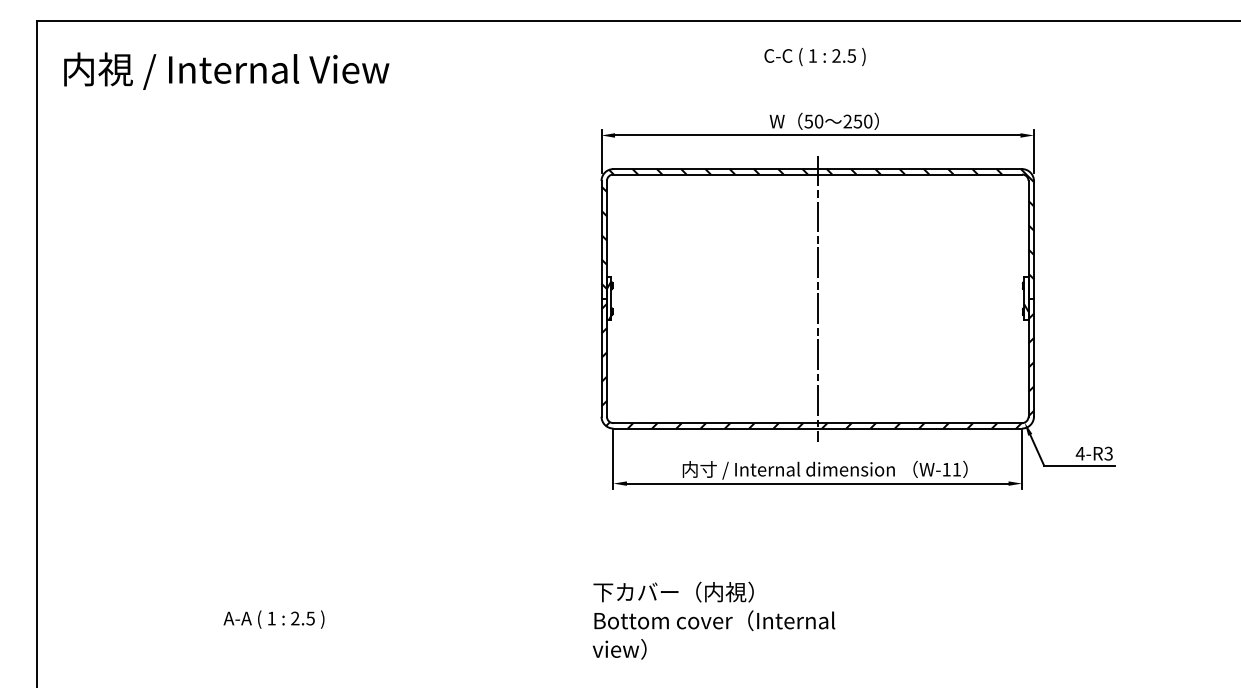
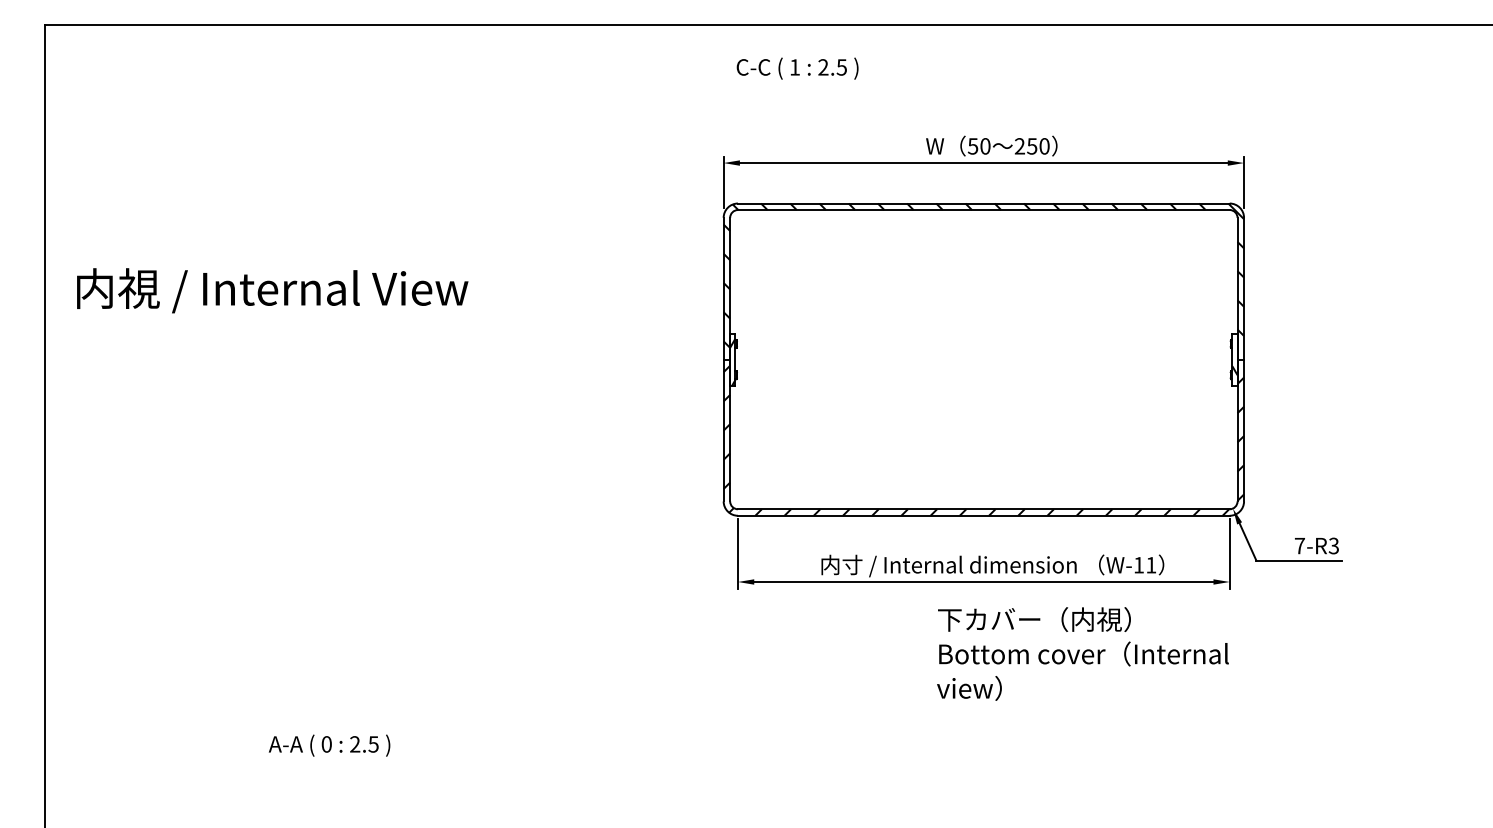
text: (814, 56) -> (797, 68), moved
text: (226, 71) -> (272, 290), moved
line: (817, 298) -> (983, 359), removed
text: (1080, 454) -> (1299, 546), 4-R3 -> 7-R3
text: (271, 618) -> (326, 744), 1 -> 0
text: (713, 620) -> (1082, 653), moved

